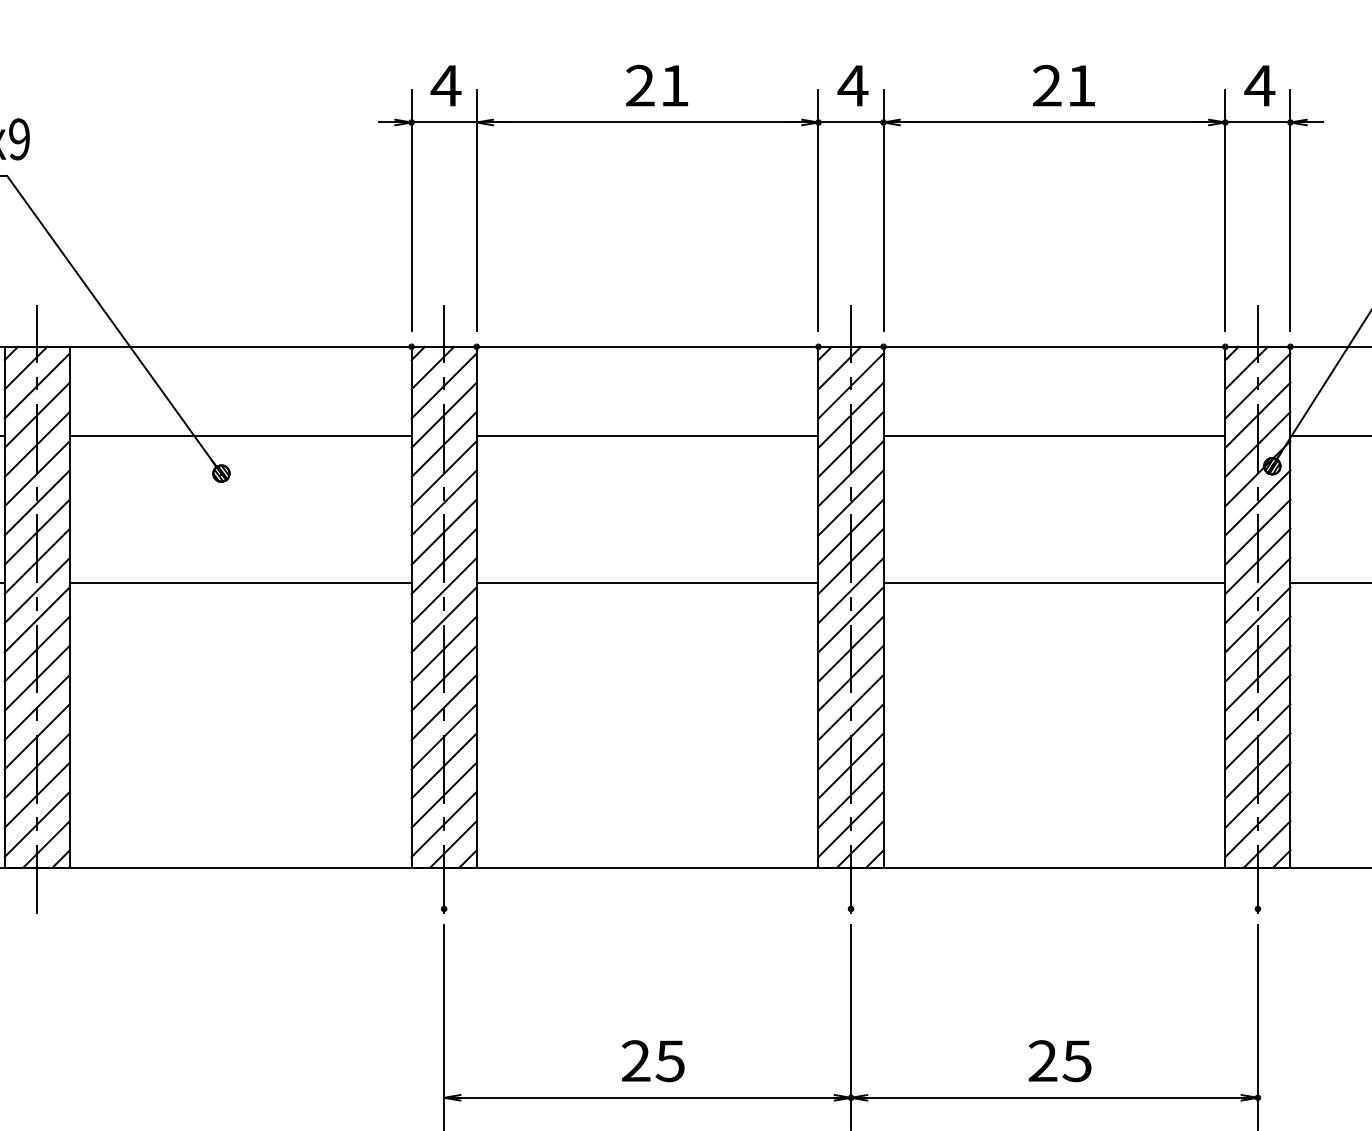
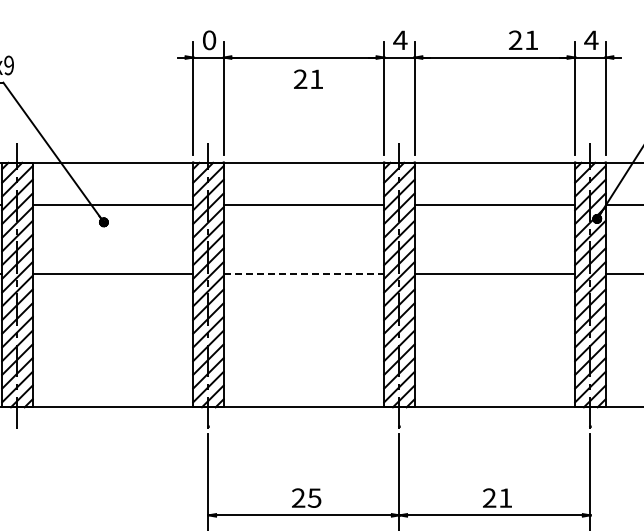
text: (657, 84) -> (308, 78), moved
text: (1064, 84) -> (523, 39), moved
text: (446, 86) -> (209, 40), 4 -> 0
line: (648, 582) -> (304, 273), solid -> dashed
text: (1076, 1059) -> (505, 497), 25 -> 21

